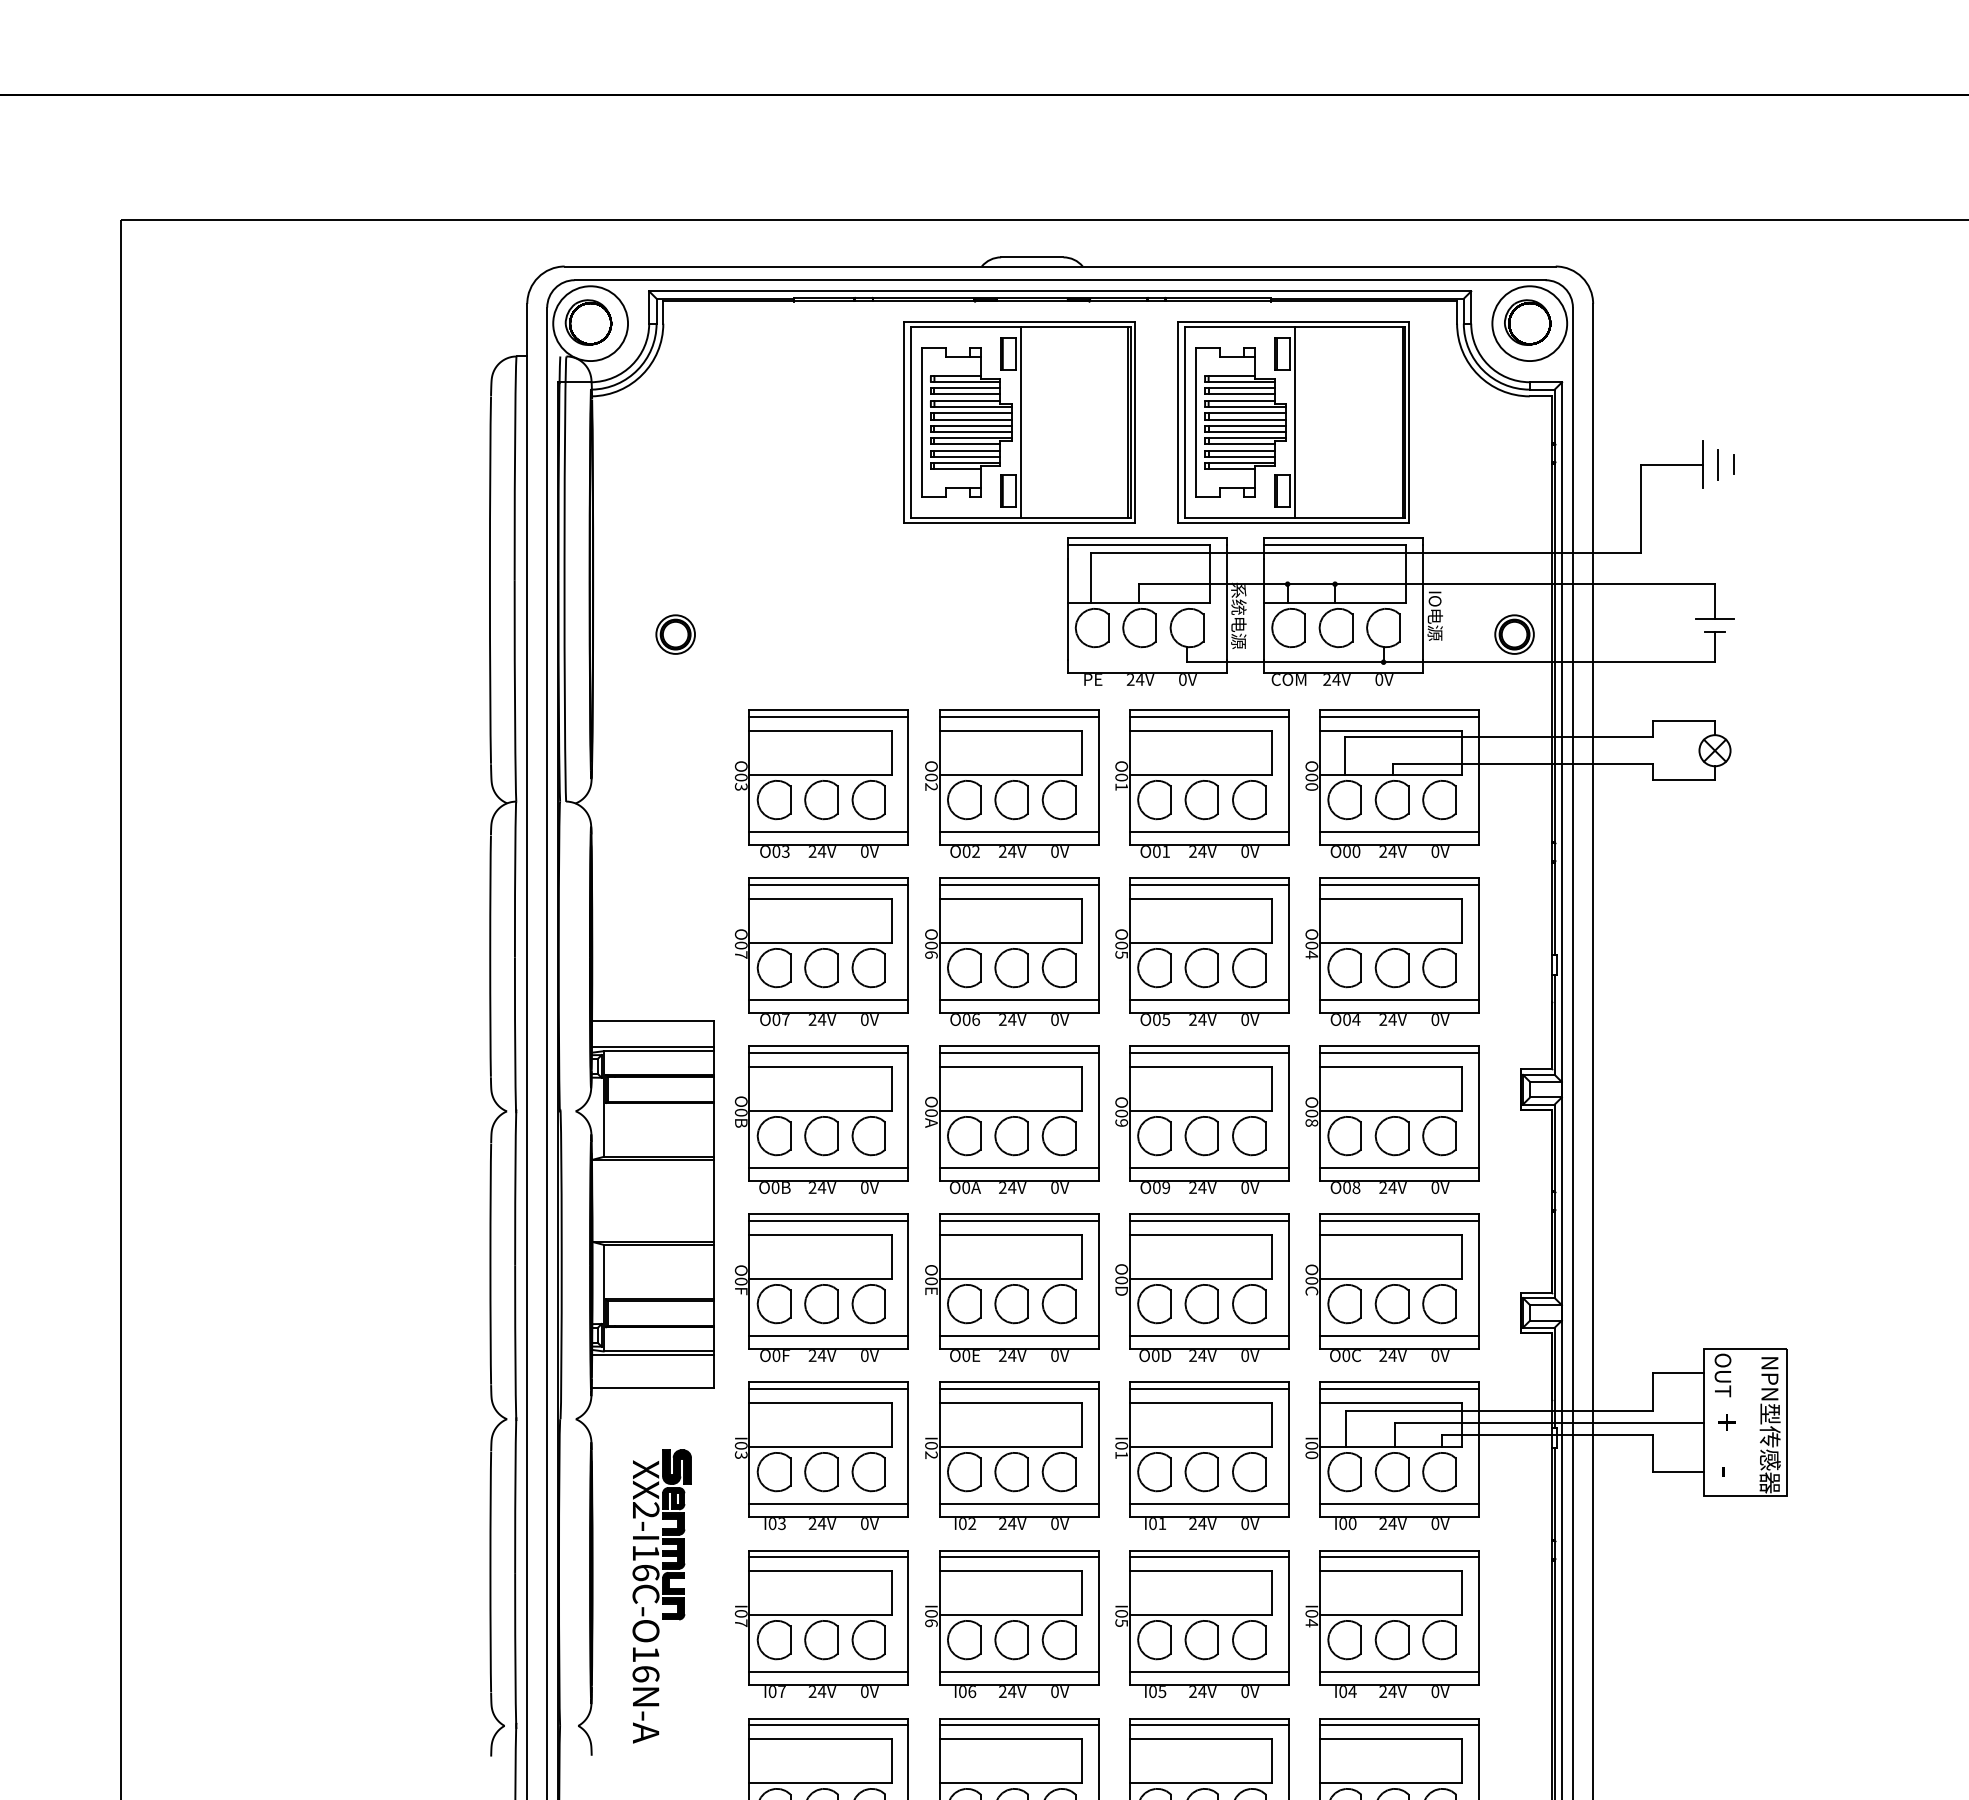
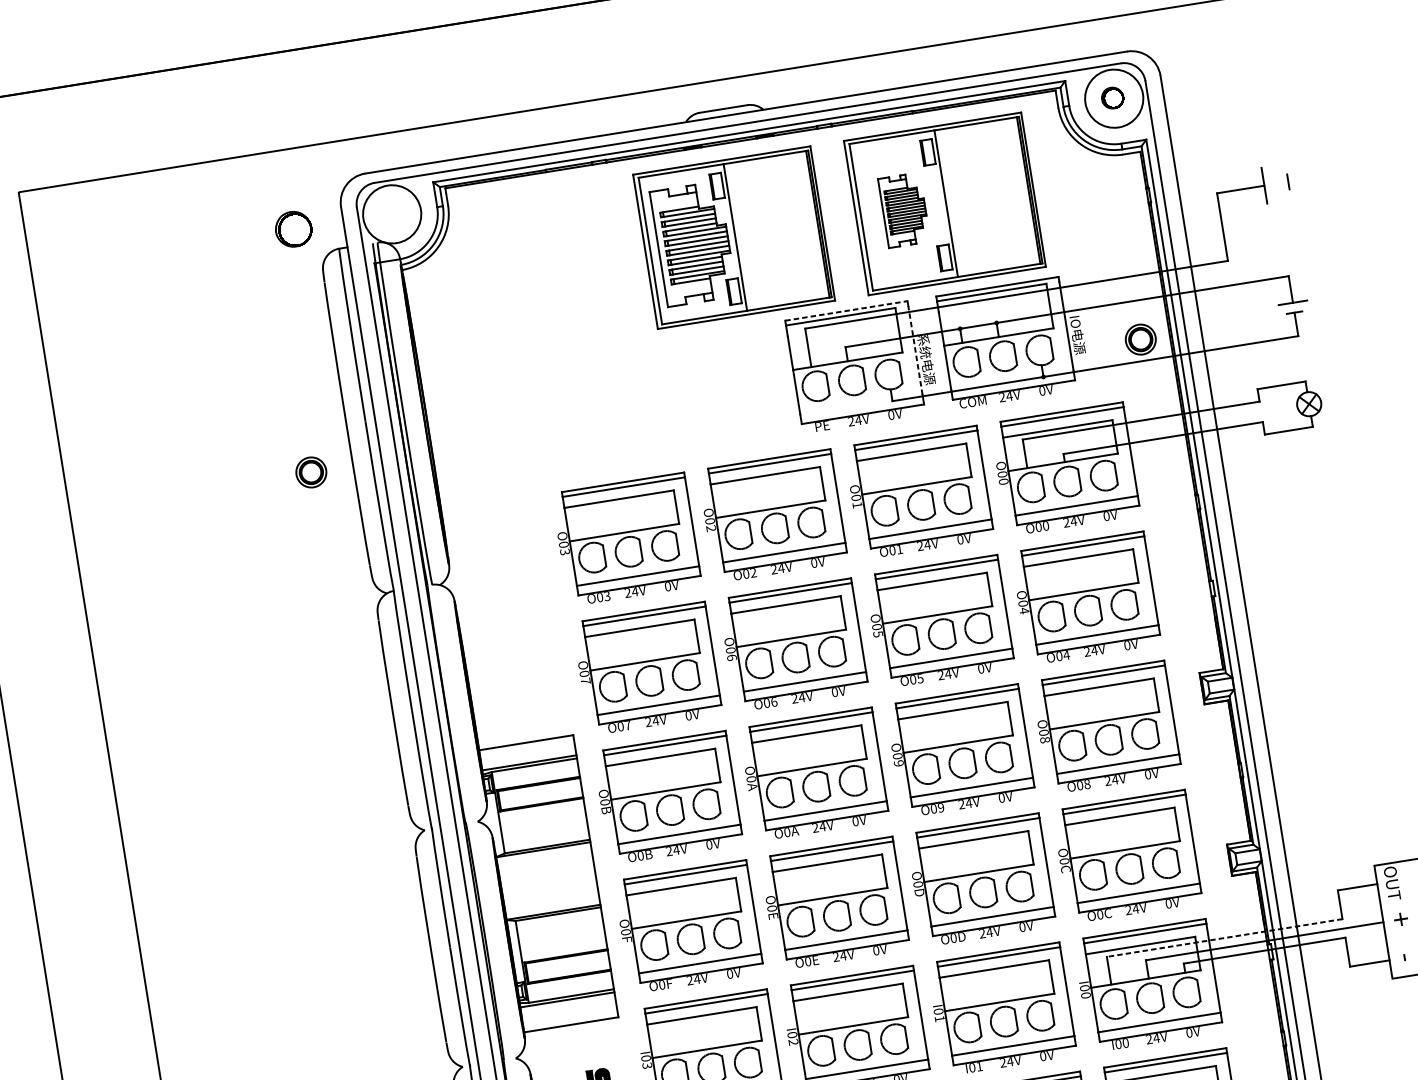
part: (588, 322) -> (293, 229), moved
part: (1527, 322) -> (1112, 98), size x0.6
part: (1240, 422) -> (903, 210), size x0.6
line: (1718, 464) -> (1276, 183), removed
line: (1147, 538) -> (846, 310), solid -> dashed
line: (1226, 602) -> (915, 350), solid -> dashed
part: (675, 634) -> (311, 472), moved
line: (1498, 1410) -> (1224, 938), solid -> dashed

